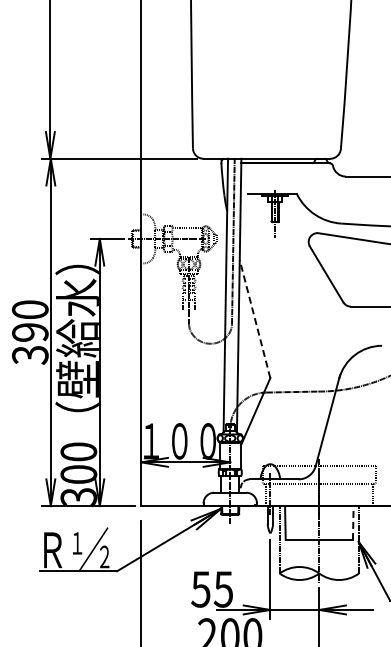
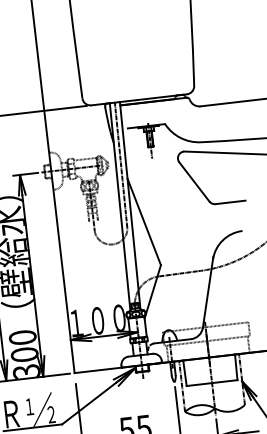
line: (255, 319) -> (144, 222), dashed -> solid
line: (353, 523) -> (236, 367), dashed -> solid

